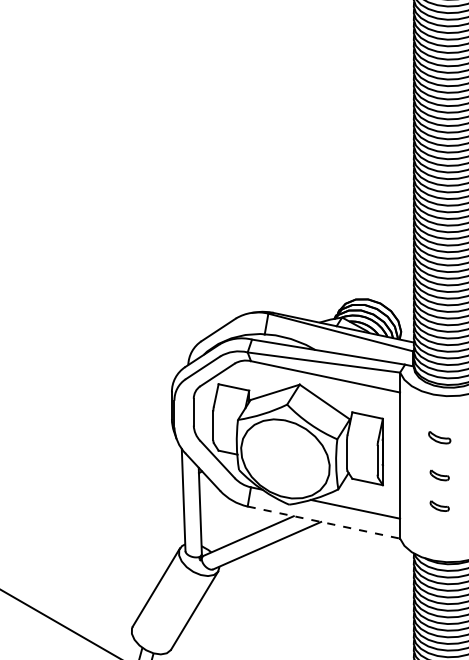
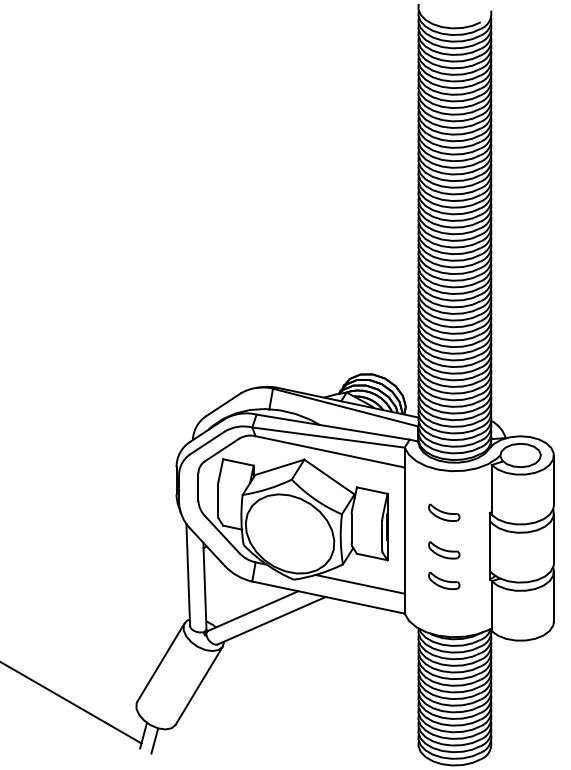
part: (439, 437) -> (444, 512), size x1.43
part: (439, 475) -> (444, 550), size x1.67
part: (439, 506) -> (444, 581), size x1.67
line: (323, 522) -> (328, 597), dashed -> solid

